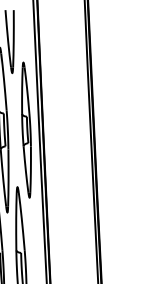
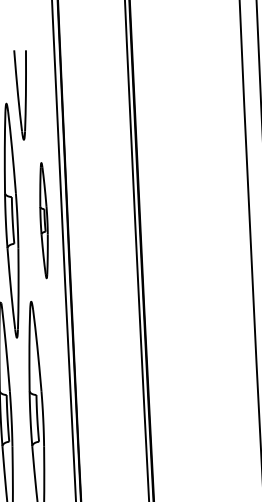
part: (26, 129) -> (43, 220), size x0.6

